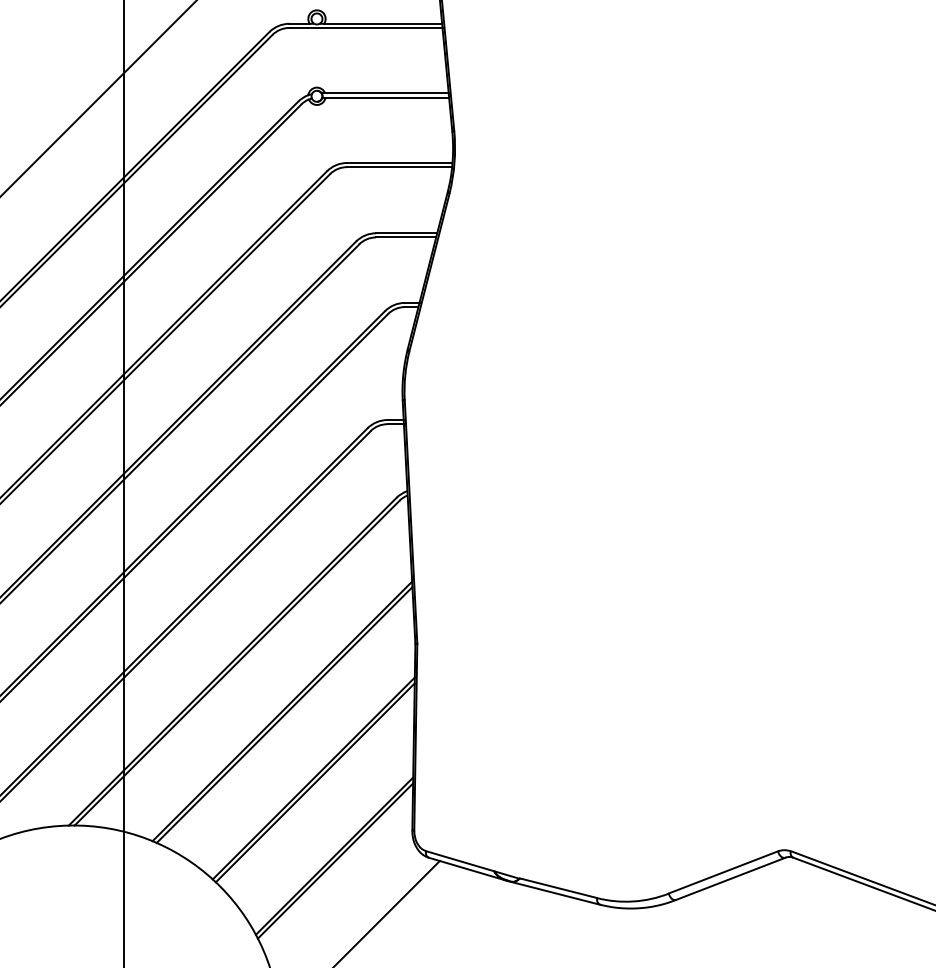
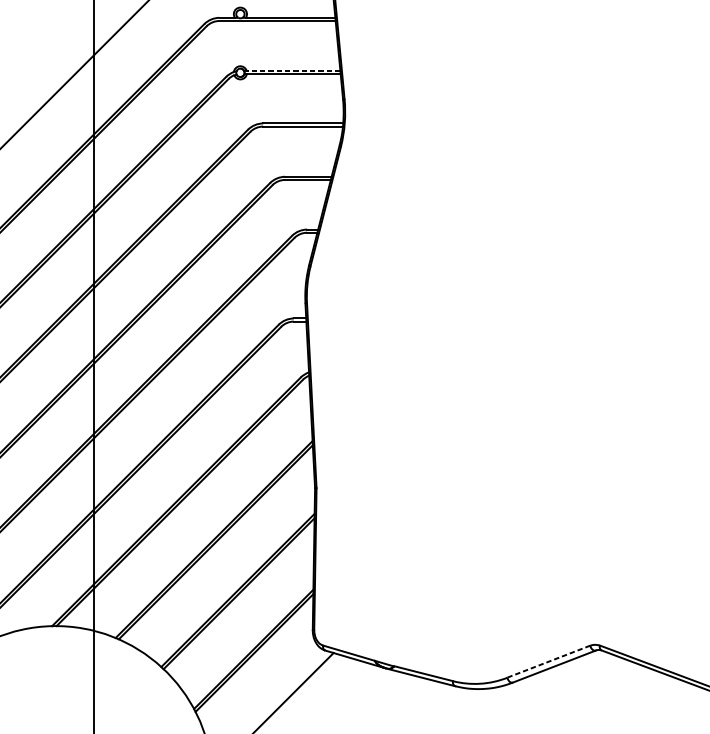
line: (387, 93) -> (293, 70), solid -> dashed
line: (723, 872) -> (548, 661), solid -> dashed

